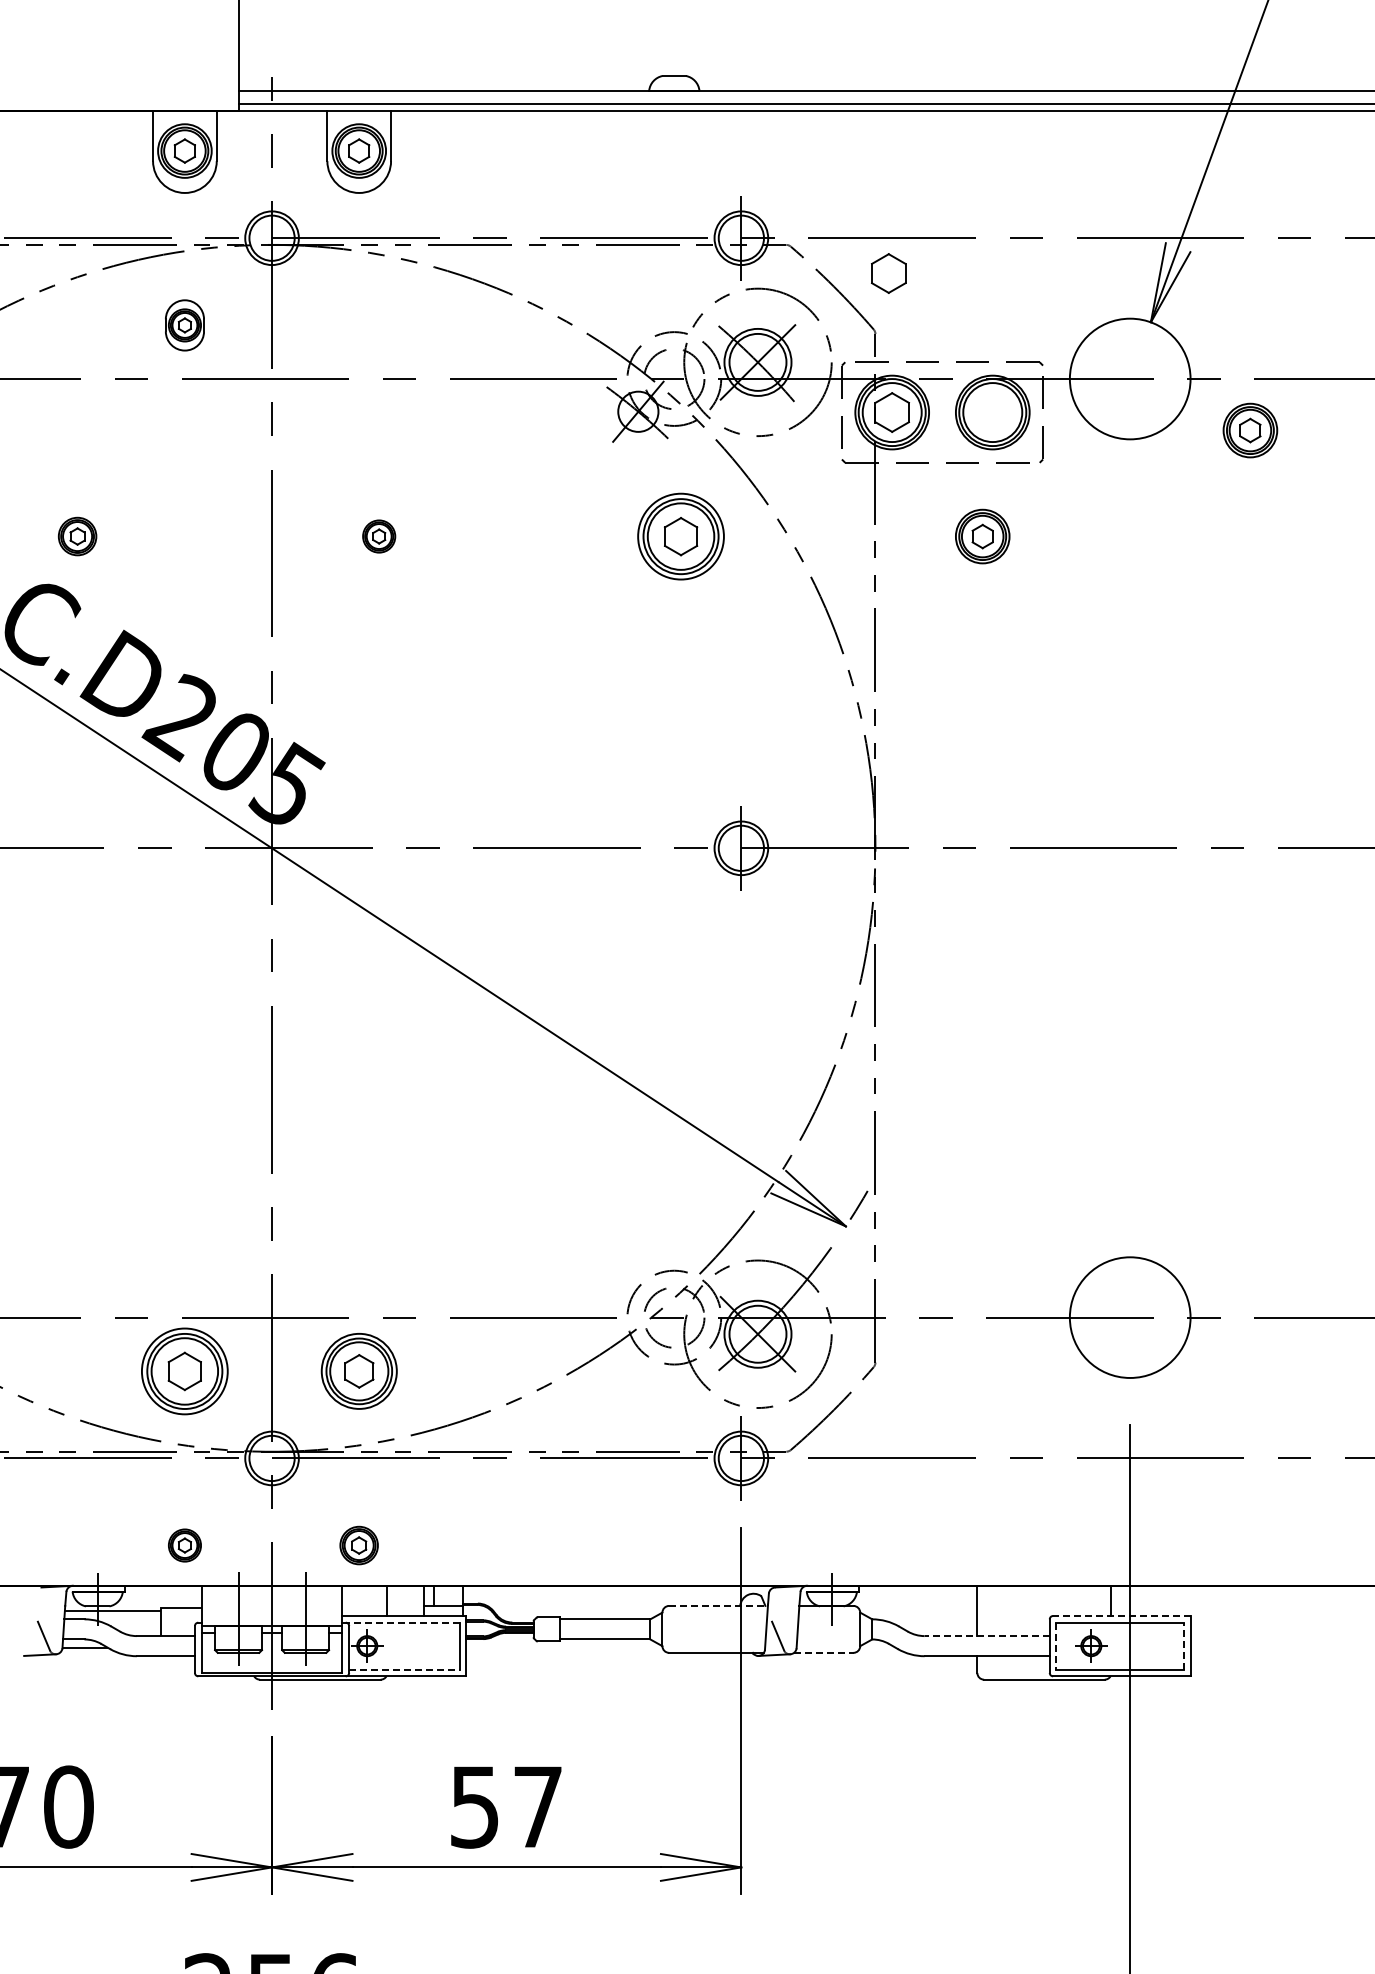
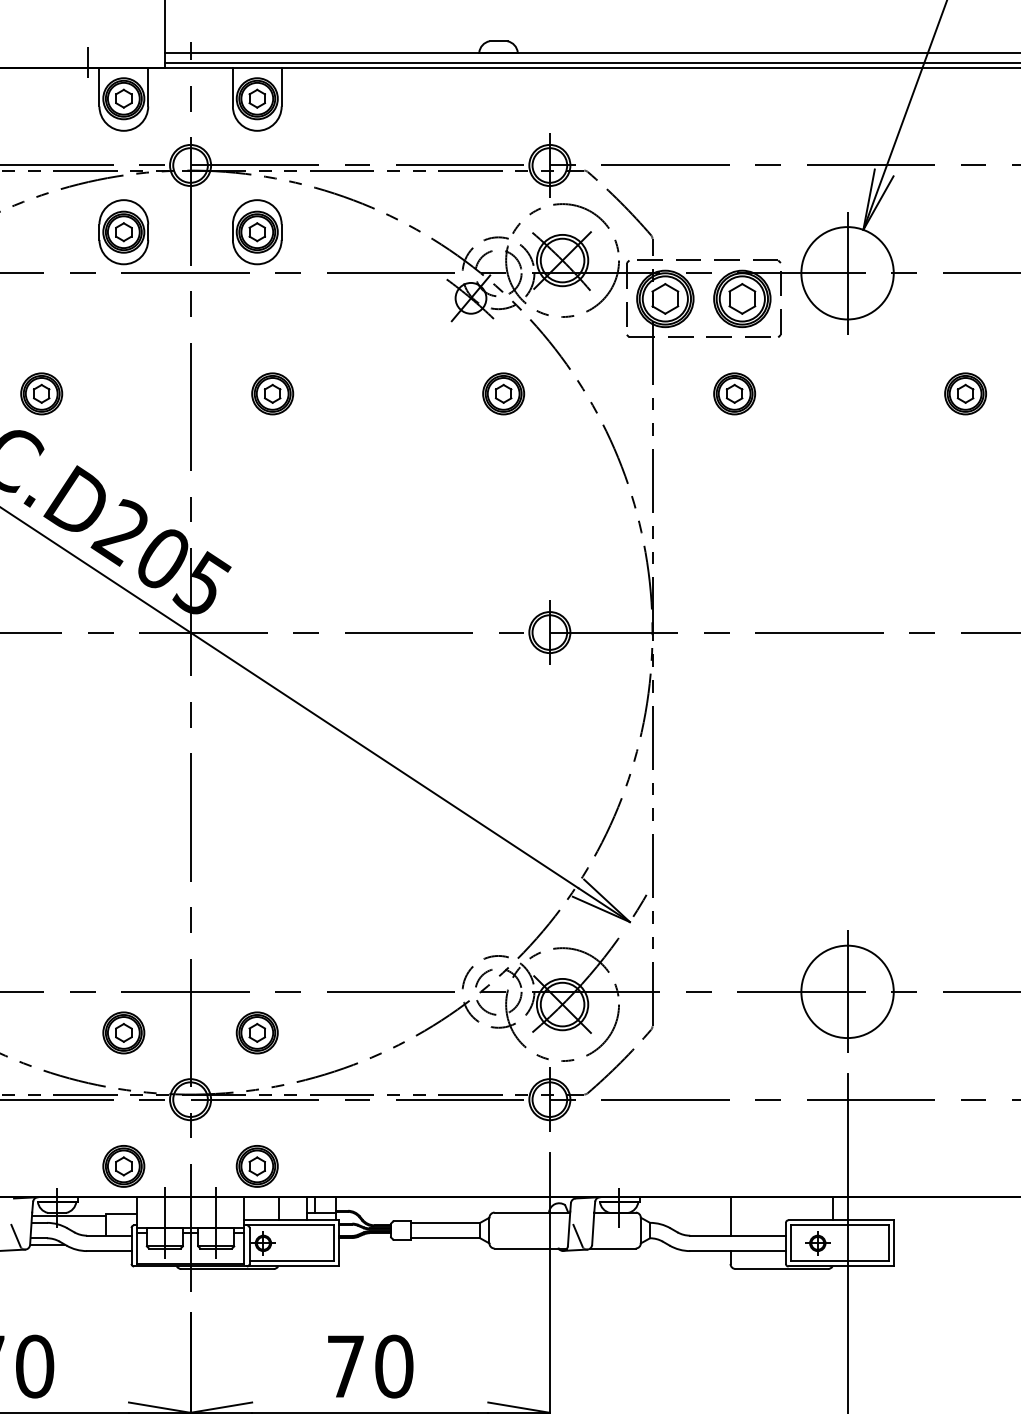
line: (137, 104) -> (87, 63), added
part: (888, 273) -> (742, 298), moved
part: (184, 325) -> (123, 232), size x1.67
part: (358, 325) -> (256, 232), added
line: (1130, 378) -> (847, 272), added
part: (1250, 430) -> (965, 393), moved
part: (77, 536) -> (41, 393), size x1.43
part: (378, 536) -> (272, 393), size x1.67
part: (680, 536) -> (503, 393), size x0.62
line: (1130, 1317) -> (847, 991), added
part: (184, 1370) -> (123, 1032), size x0.62
part: (358, 1370) -> (256, 1032), size x0.71
part: (184, 1545) -> (123, 1166), size x1.67
part: (358, 1545) -> (256, 1166), size x1.43
line: (719, 1605) -> (533, 1212), dashed -> solid
line: (1121, 1615) -> (840, 1219), dashed -> solid
line: (402, 1622) -> (290, 1225), dashed -> solid
line: (987, 1636) -> (738, 1235), dashed -> solid
line: (1183, 1645) -> (888, 1242), dashed -> solid
line: (1056, 1646) -> (791, 1243), dashed -> solid
line: (823, 1652) -> (612, 1248), dashed -> solid
line: (404, 1669) -> (291, 1261), dashed -> solid
text: (507, 1806) -> (370, 1366), 57 -> 70

